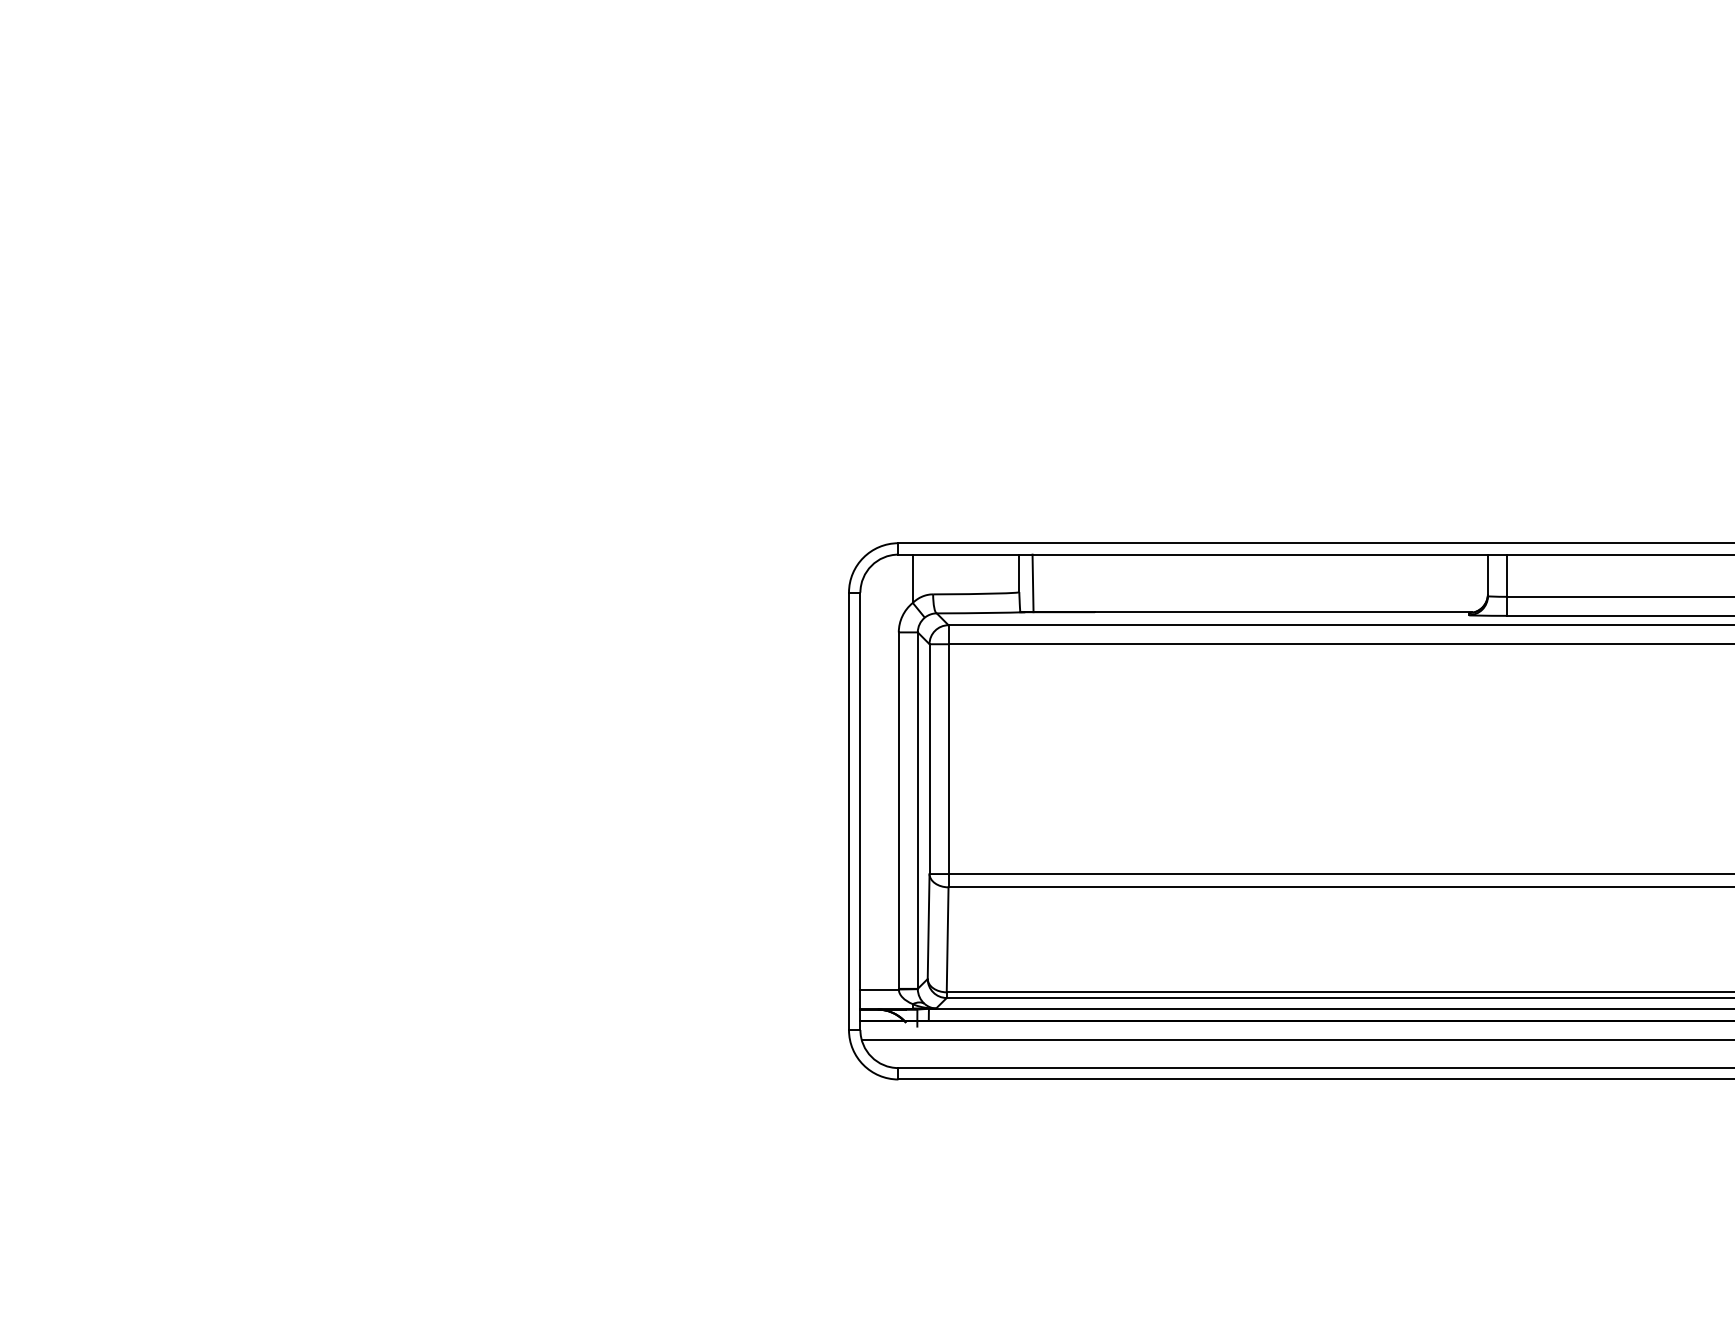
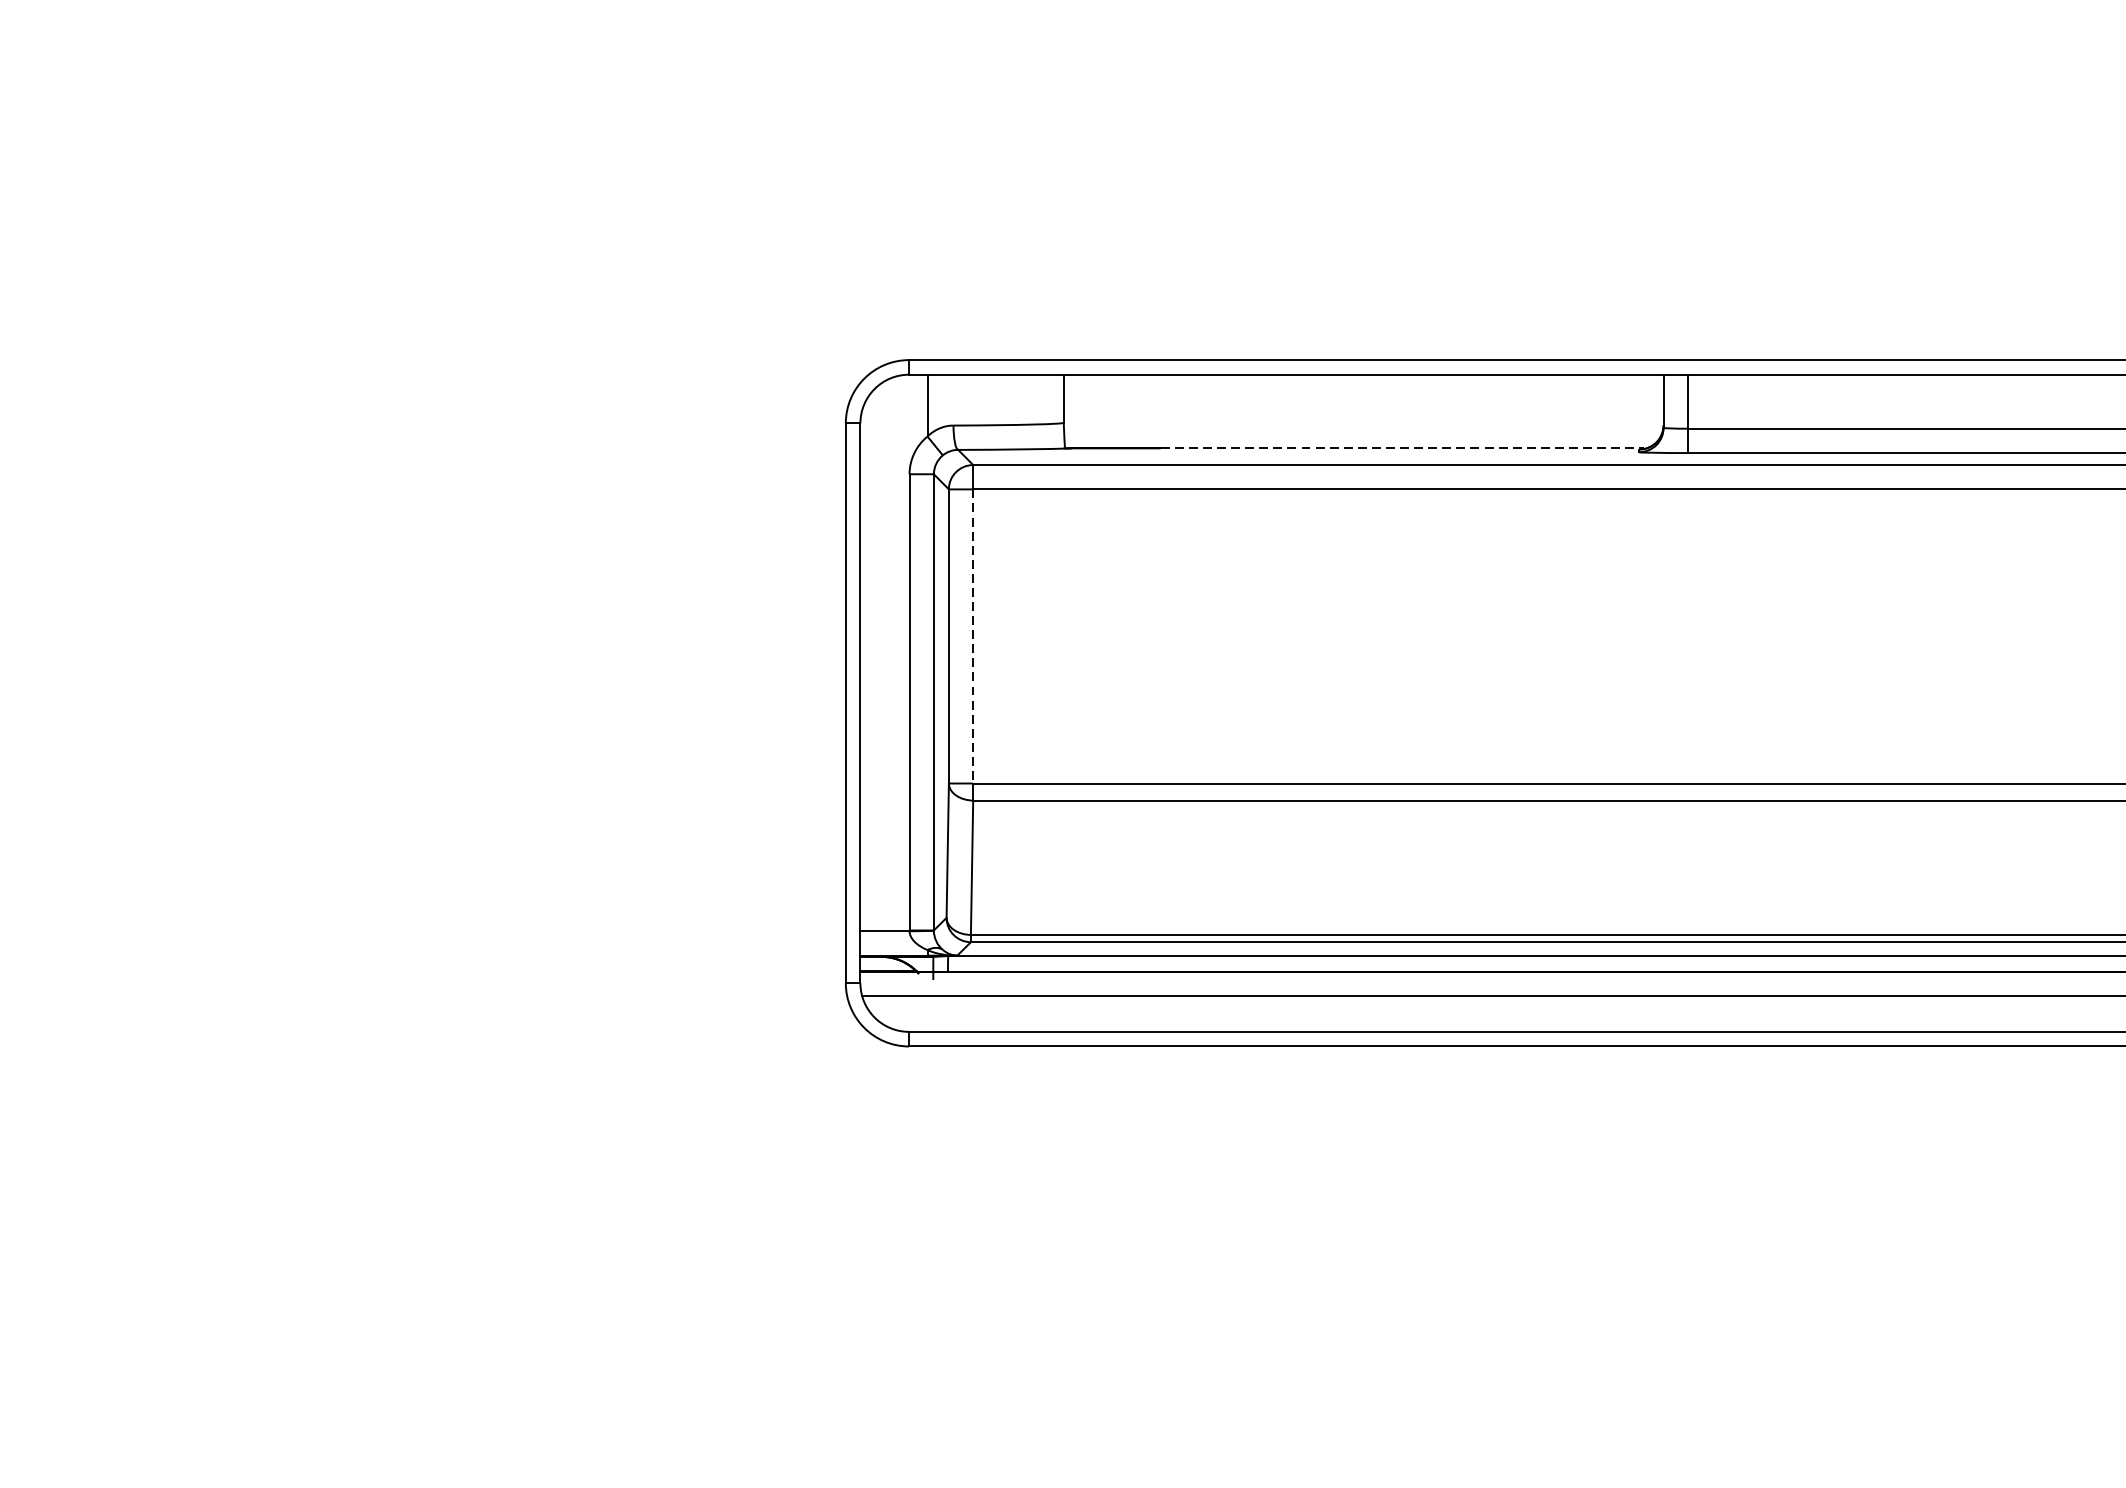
line: (1032, 583) -> (1080, 411), removed
line: (1283, 612) -> (1401, 448), solid -> dashed
line: (948, 759) -> (973, 636), solid -> dashed

